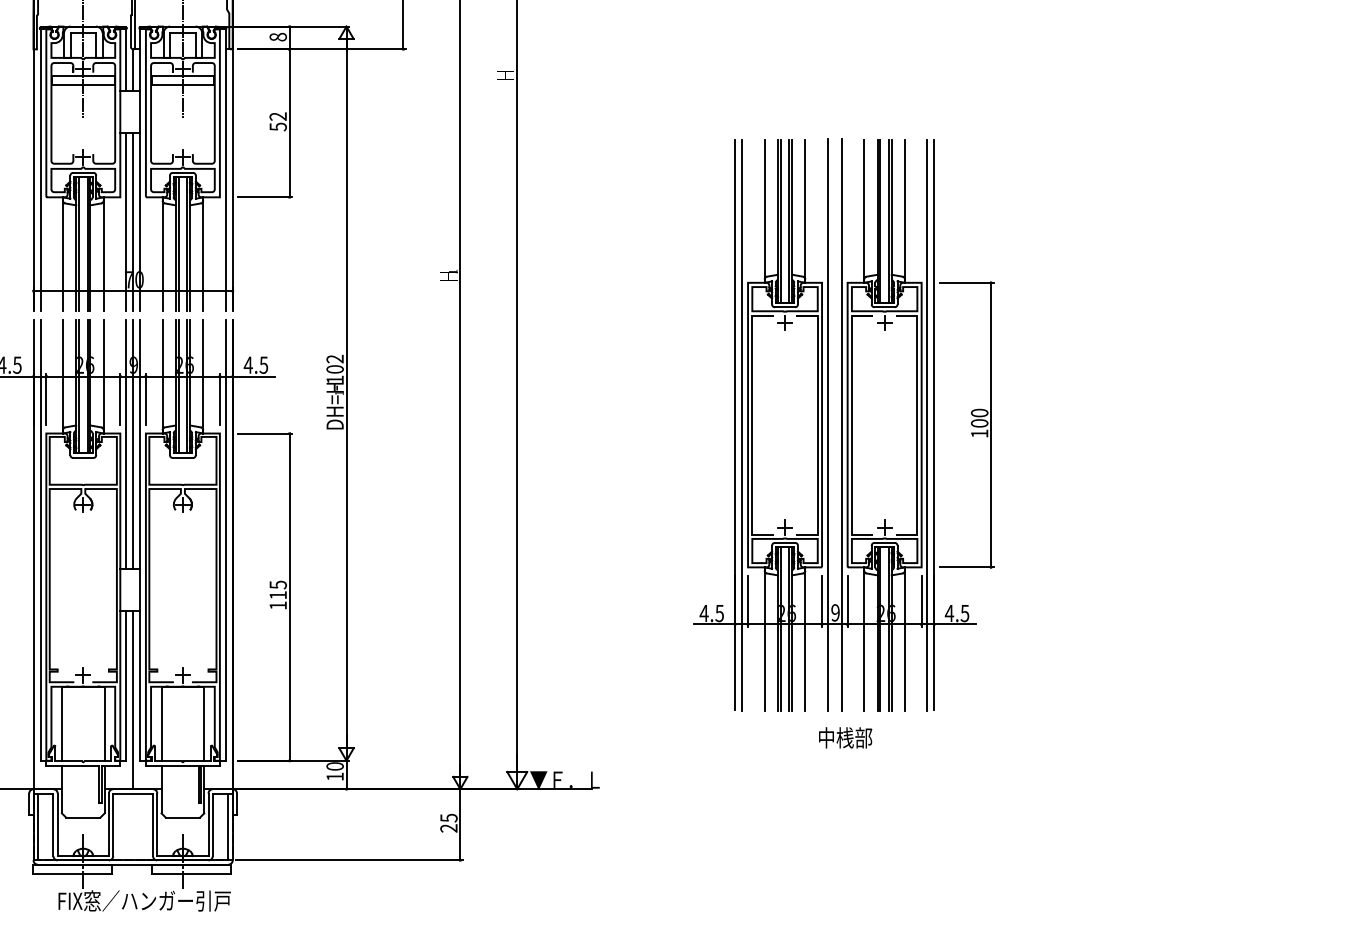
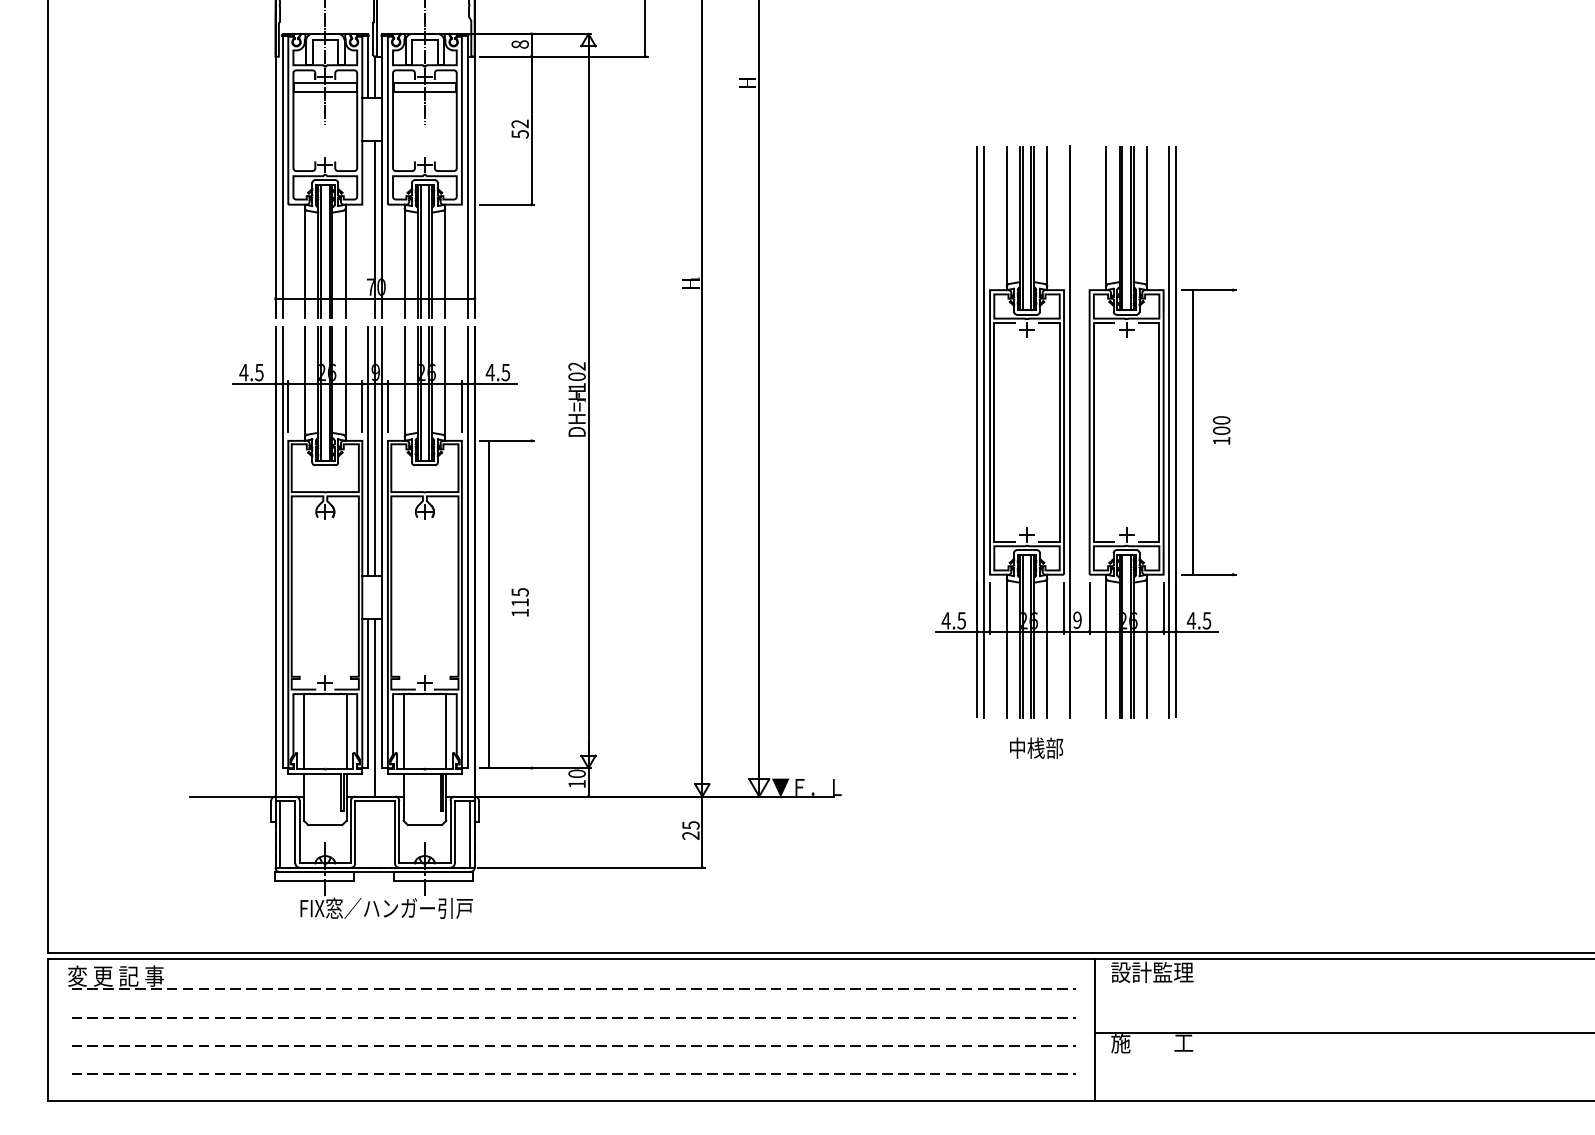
line: (125, 222) -> (367, 229), removed
line: (841, 425) -> (1083, 432), removed
line: (991, 425) -> (1193, 432), moved
line: (289, 597) -> (488, 604), moved
text: (845, 737) -> (1036, 747), moved

